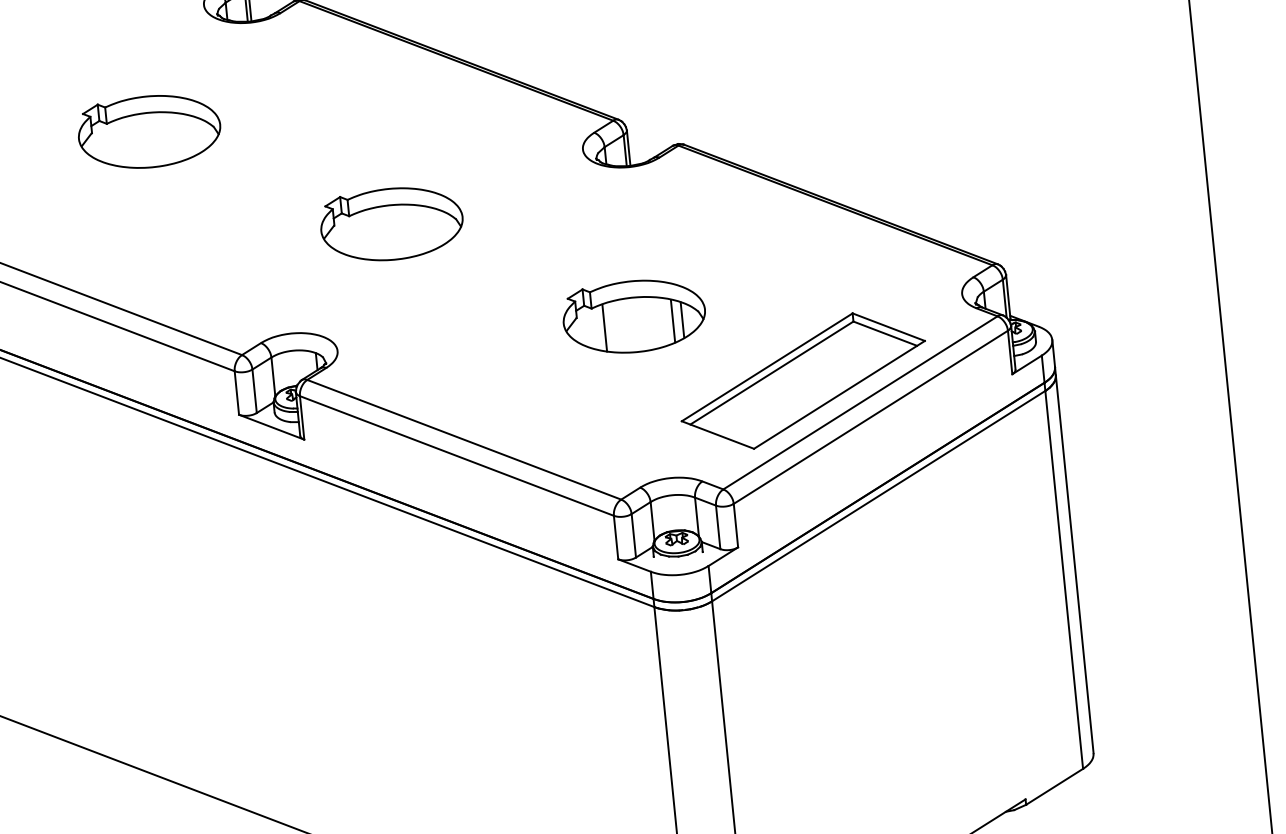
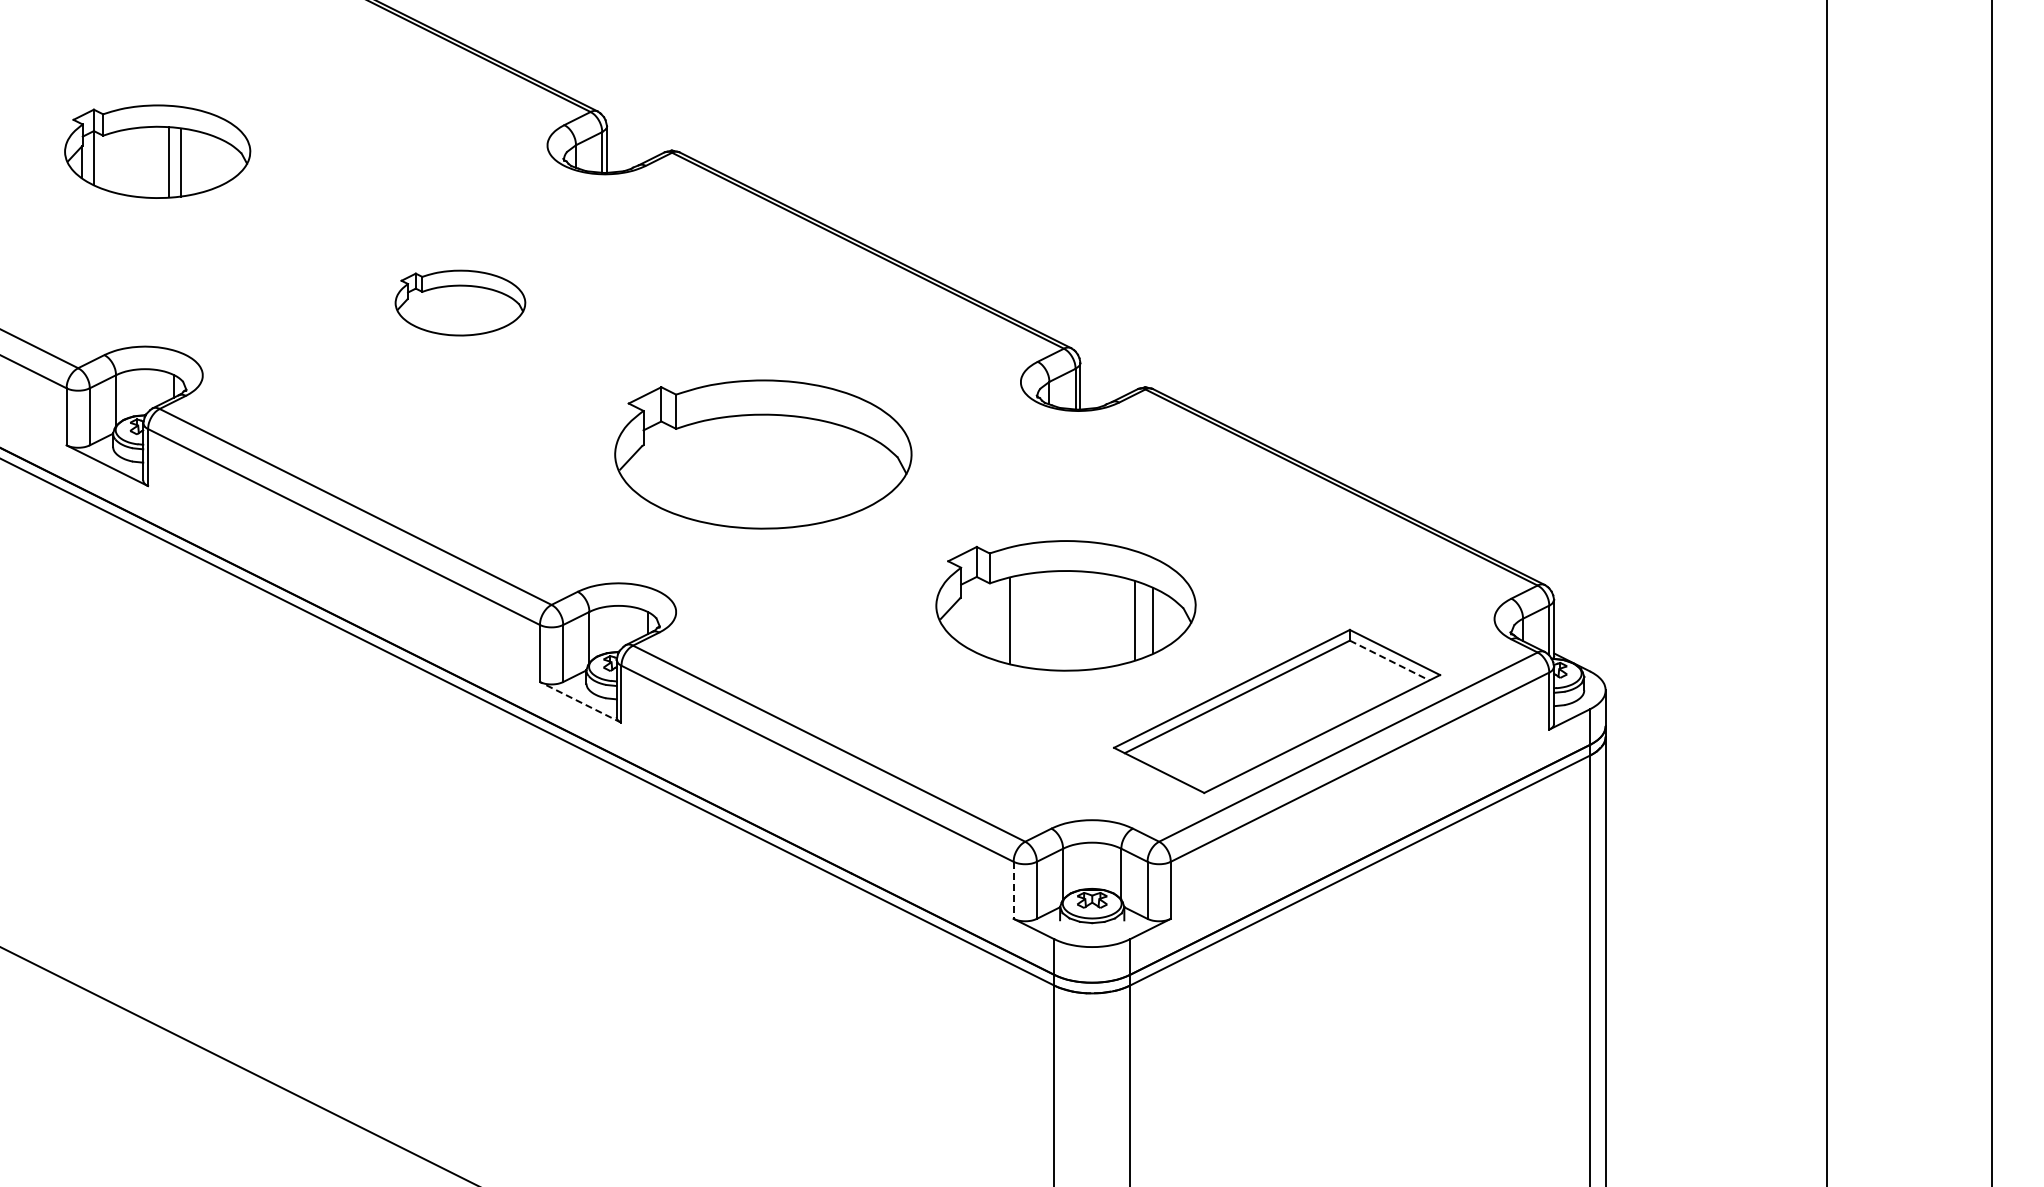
part: (149, 131) -> (460, 302), size x0.7
part: (391, 224) -> (762, 454), size x1.6
part: (633, 316) -> (1065, 605), size x1.4
line: (885, 333) -> (1390, 660), solid -> dashed
line: (271, 427) -> (580, 702), solid -> dashed
line: (616, 537) -> (1013, 890), solid -> dashed

